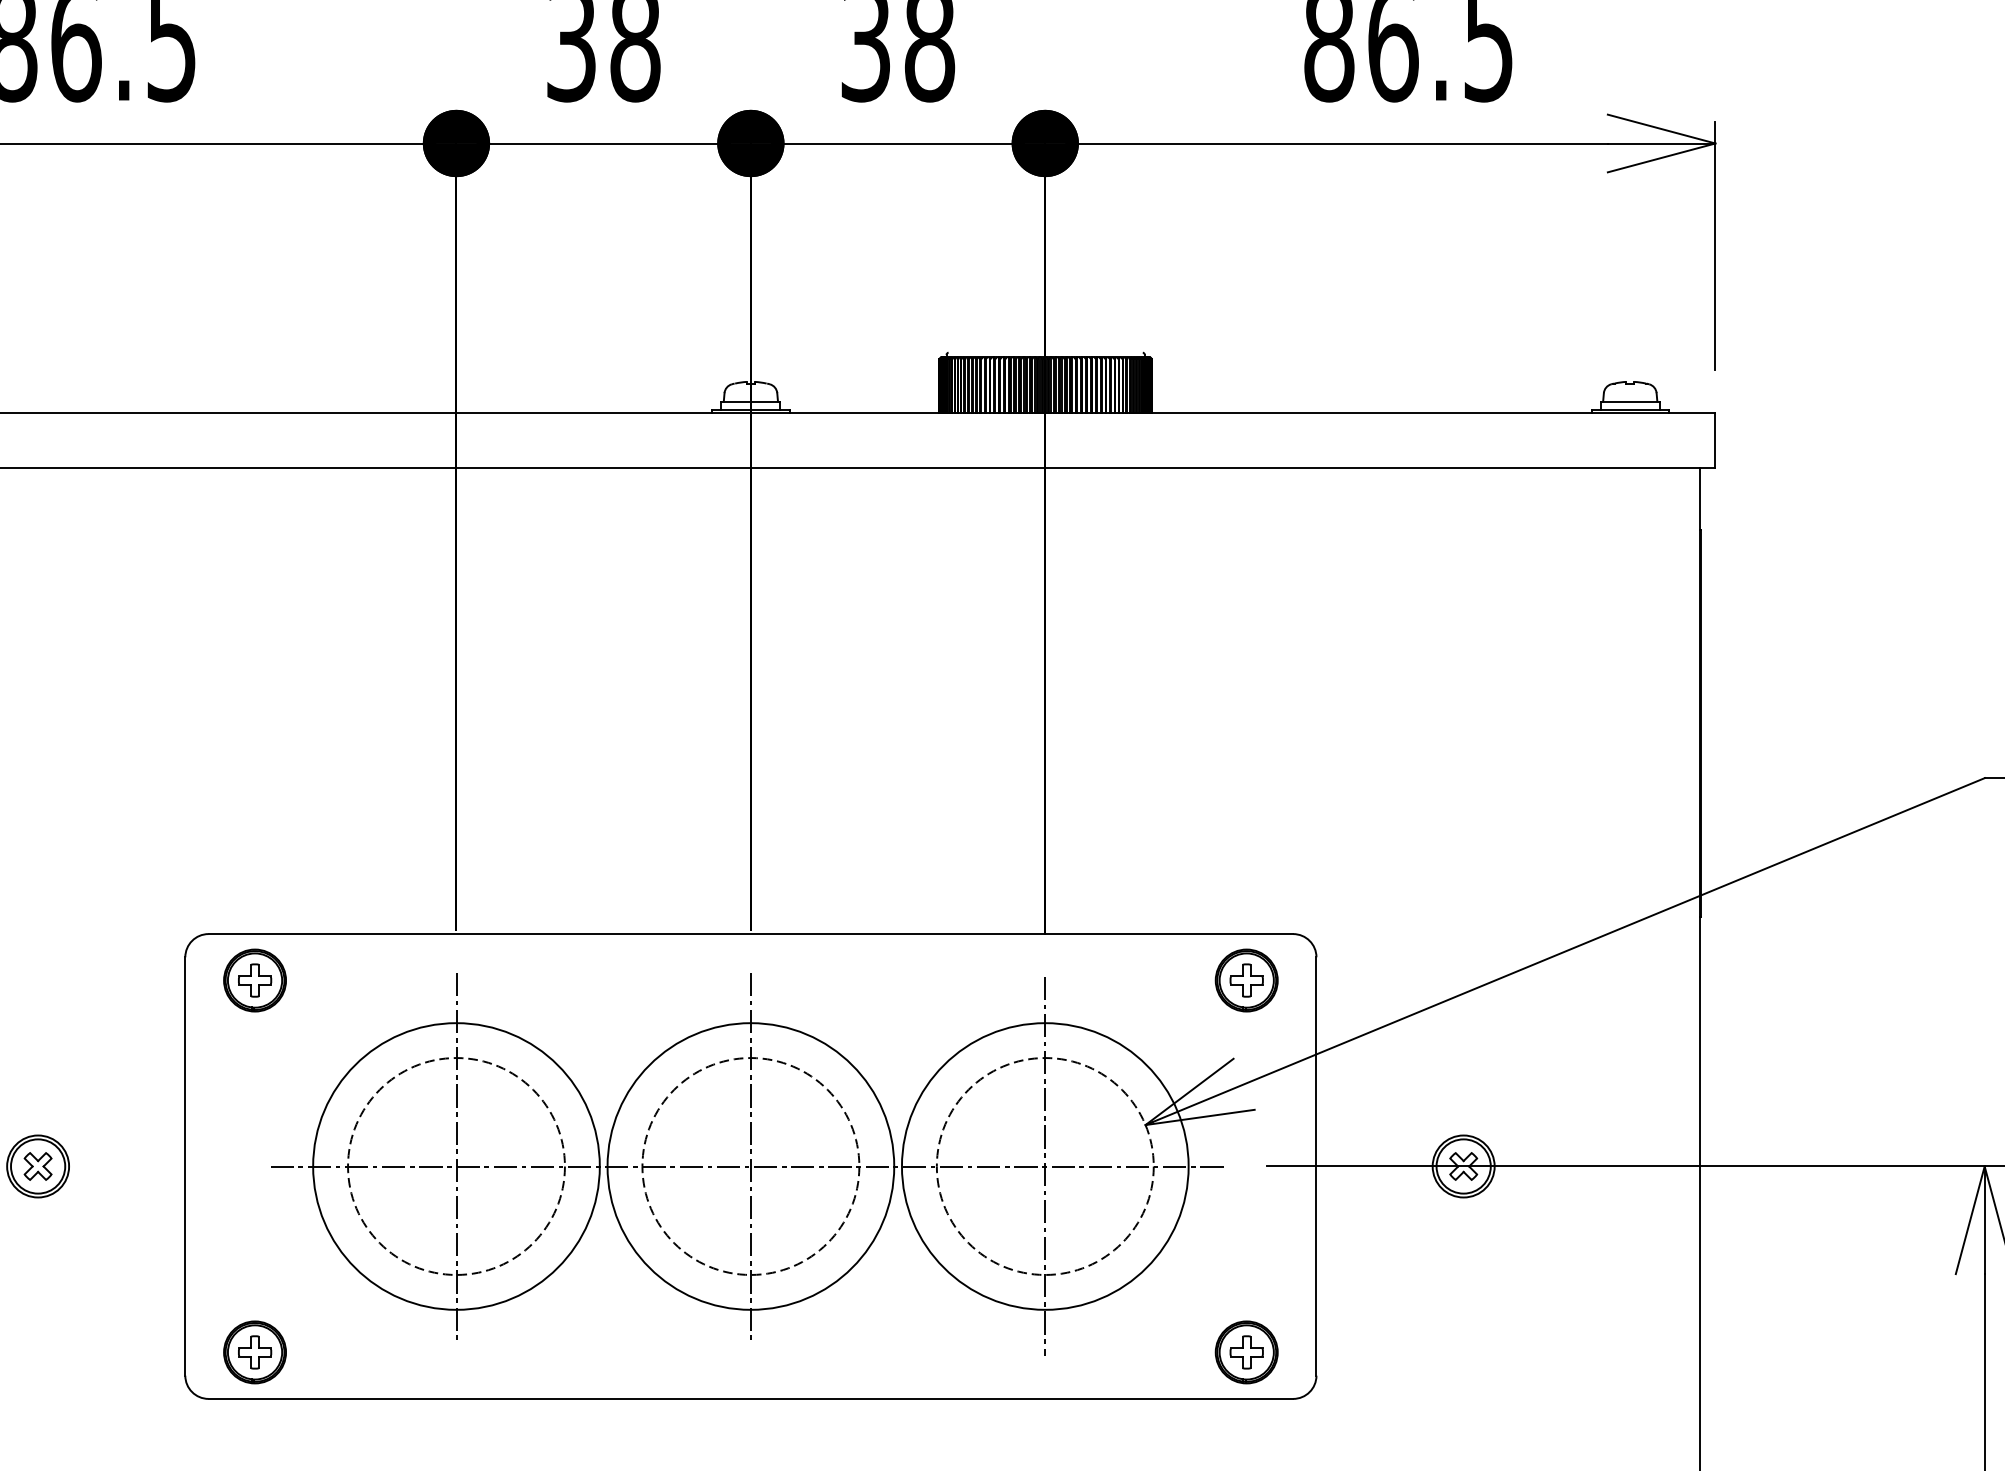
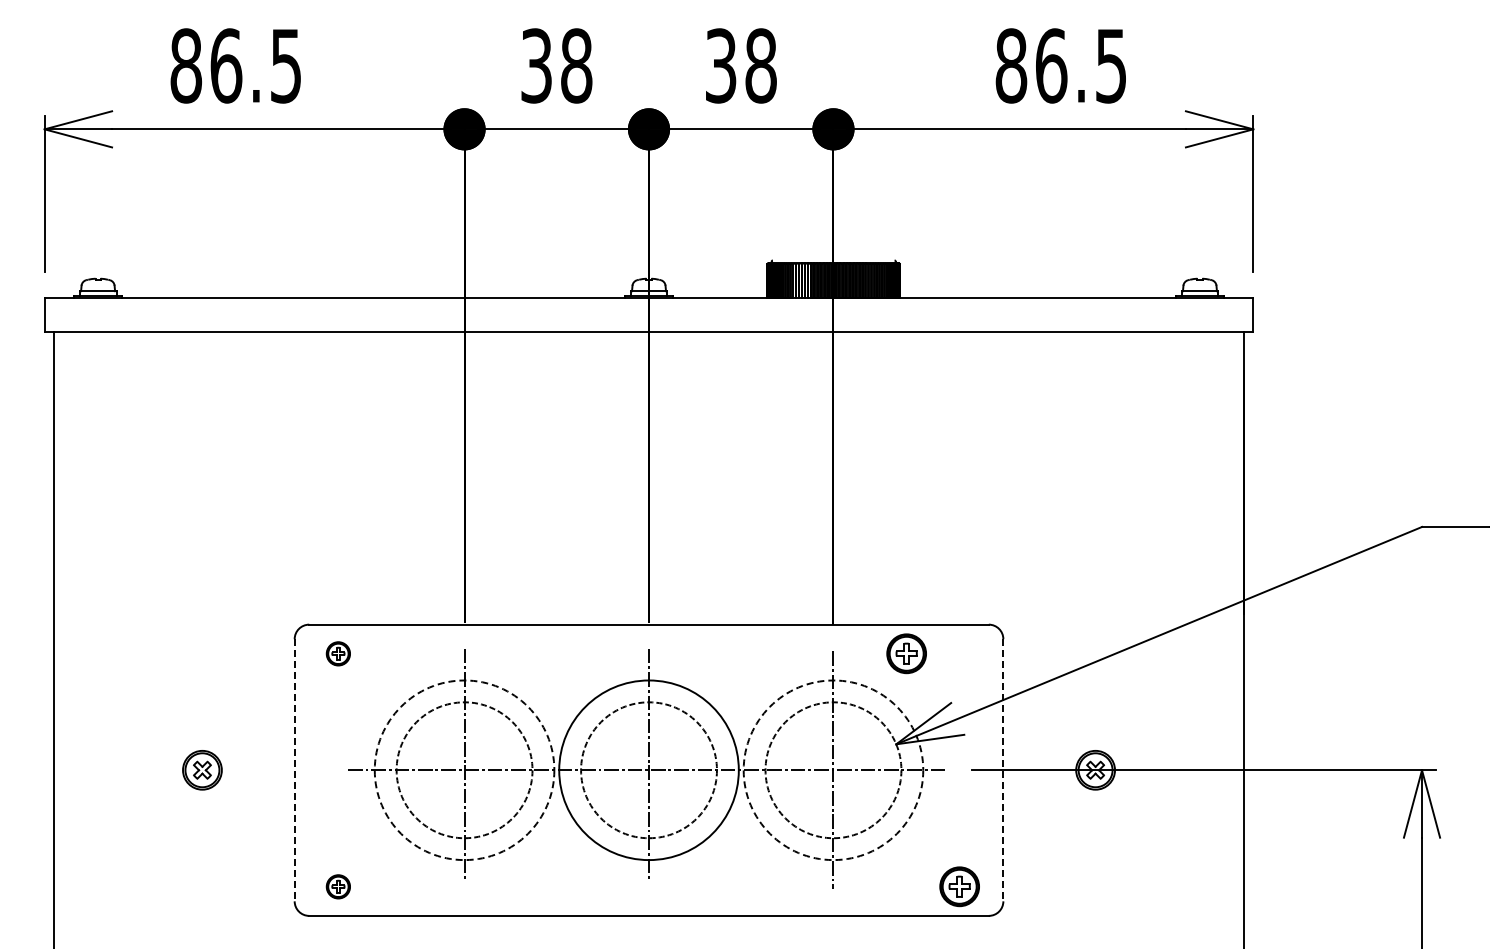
part: (255, 980) -> (338, 653), size x0.6
part: (1246, 980) -> (906, 653), moved
line: (185, 1166) -> (294, 770), solid -> dashed
circle: (456, 1166) -> (464, 770), solid -> dashed
circle: (1045, 1166) -> (833, 770), solid -> dashed
line: (1316, 1166) -> (1003, 770), solid -> dashed
part: (255, 1351) -> (338, 886), size x0.6

